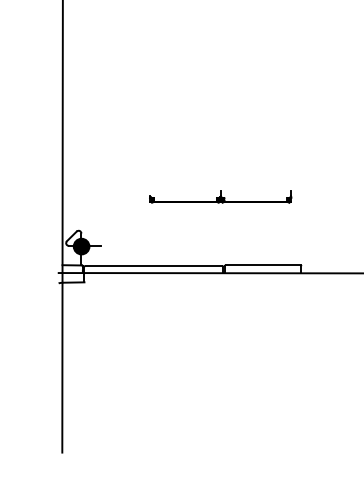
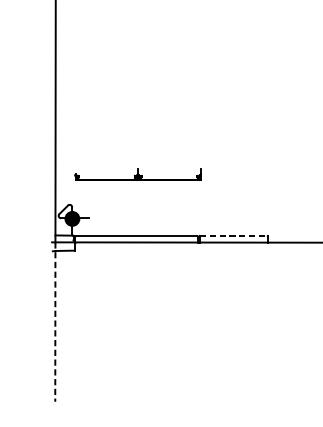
part: (220, 196) -> (137, 174), moved
line: (263, 265) -> (233, 235), solid -> dashed
line: (62, 362) -> (55, 321), solid -> dashed

